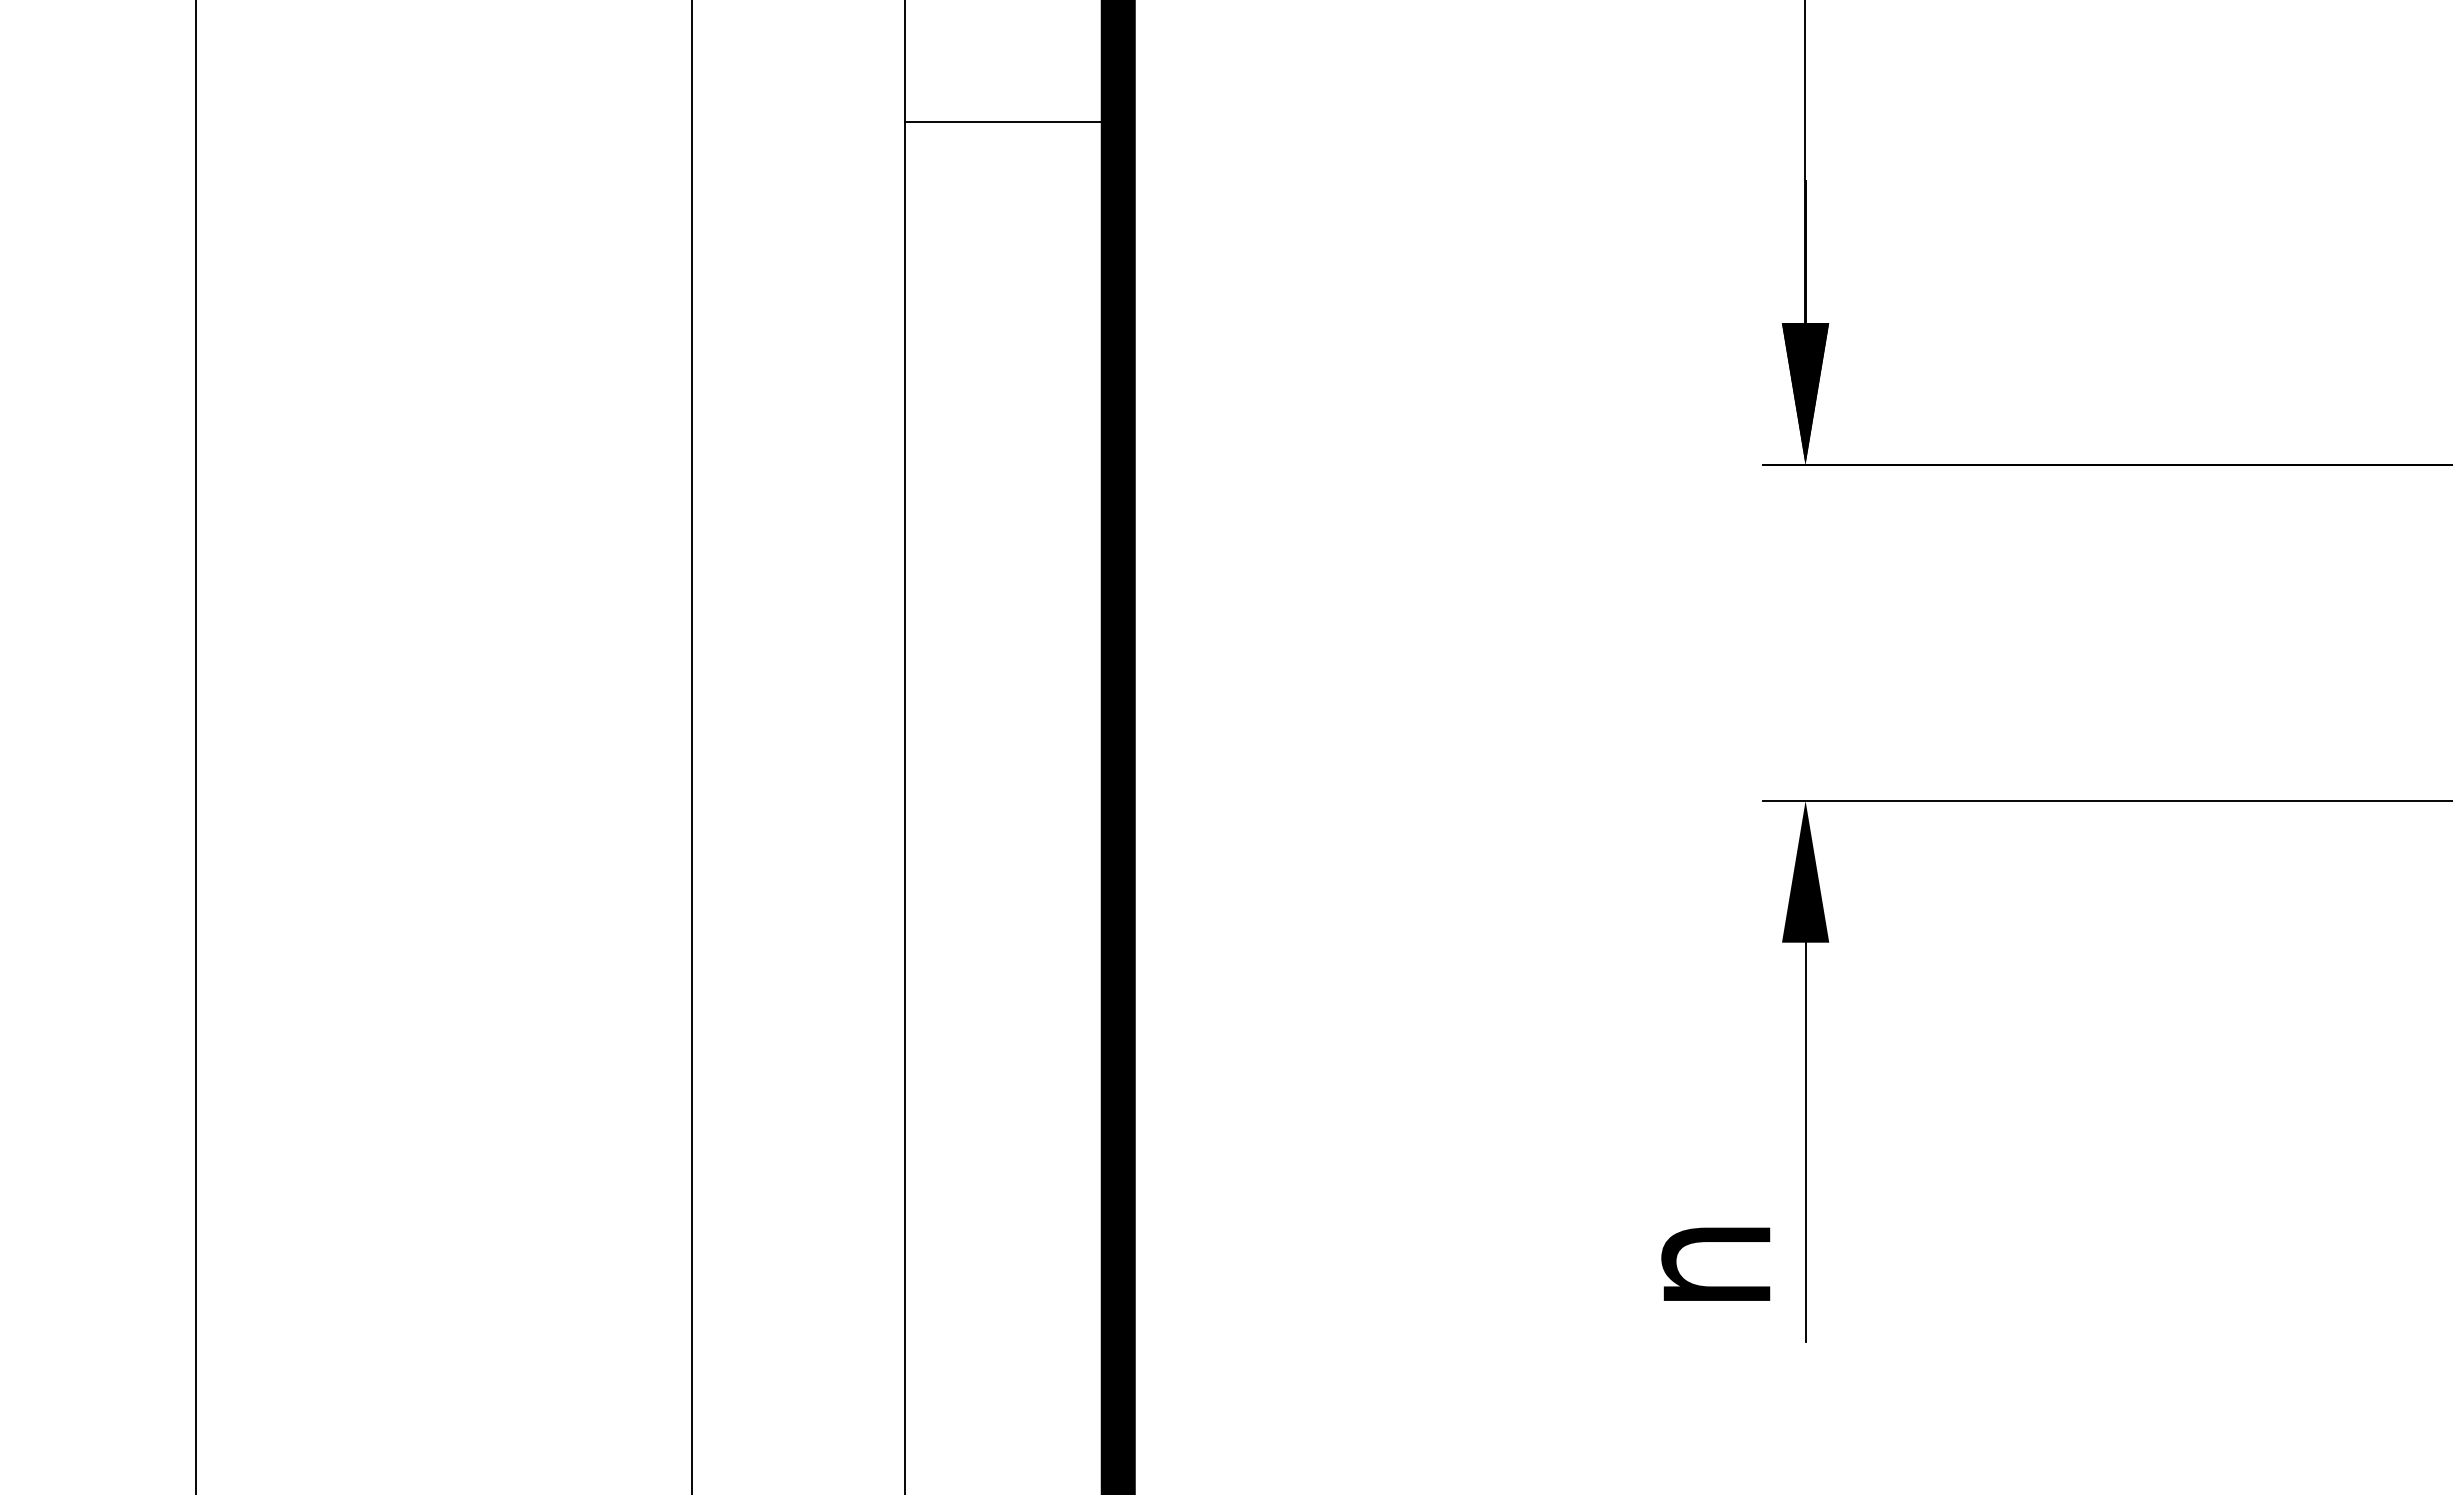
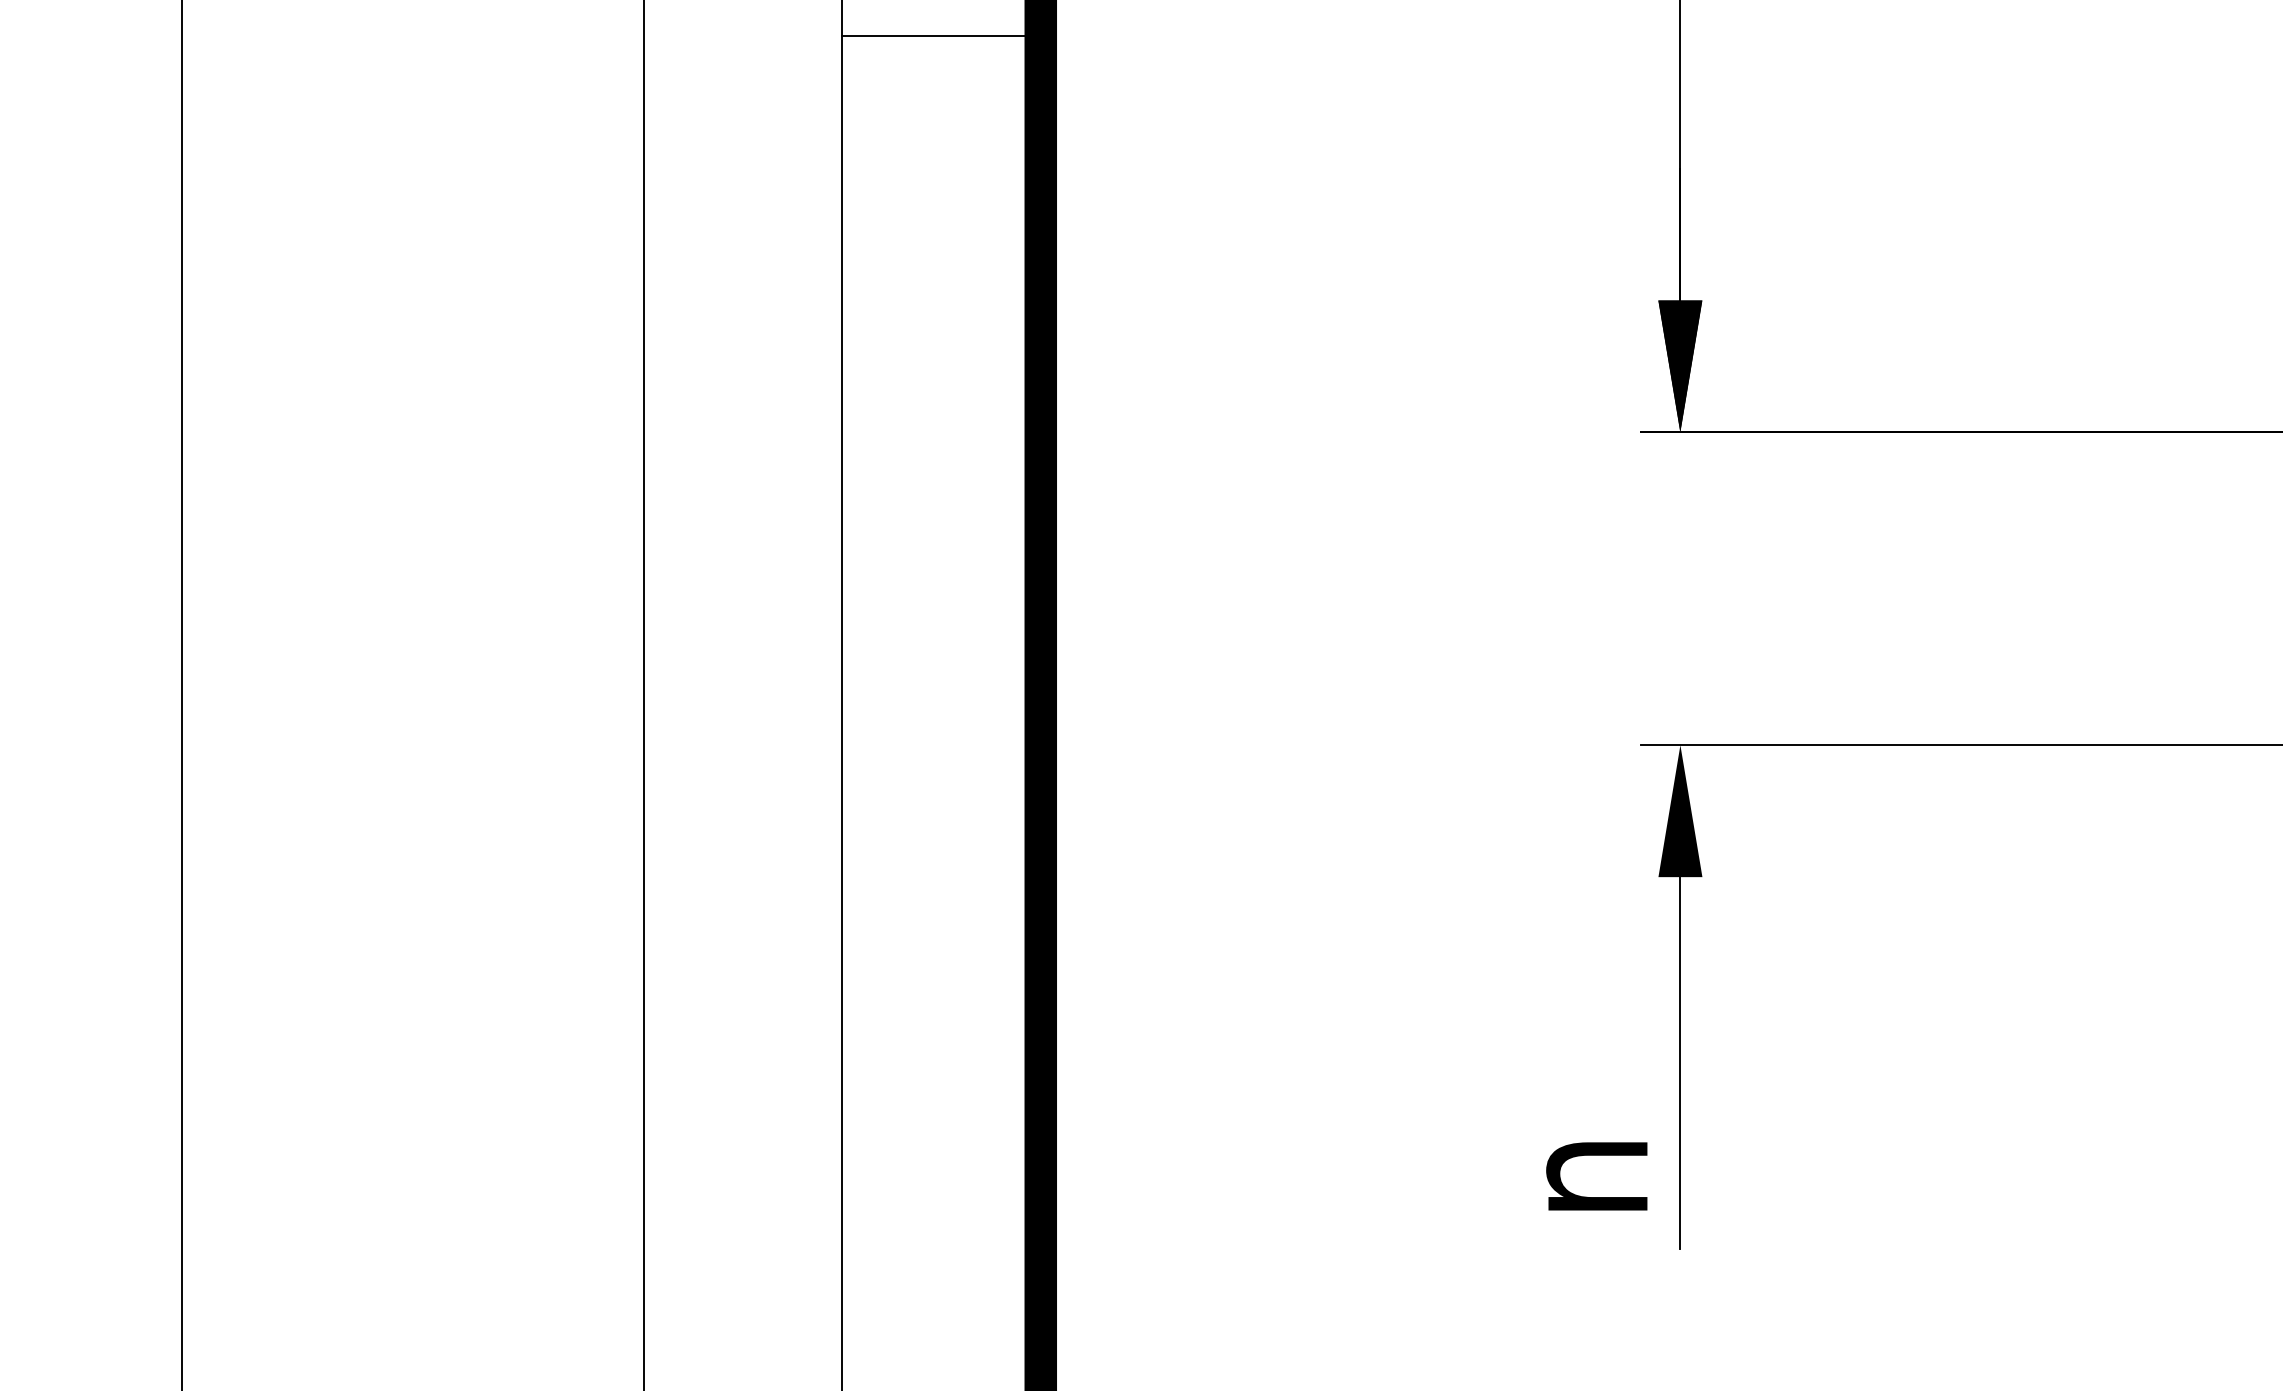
line: (1016, 121) -> (946, 35), moved

